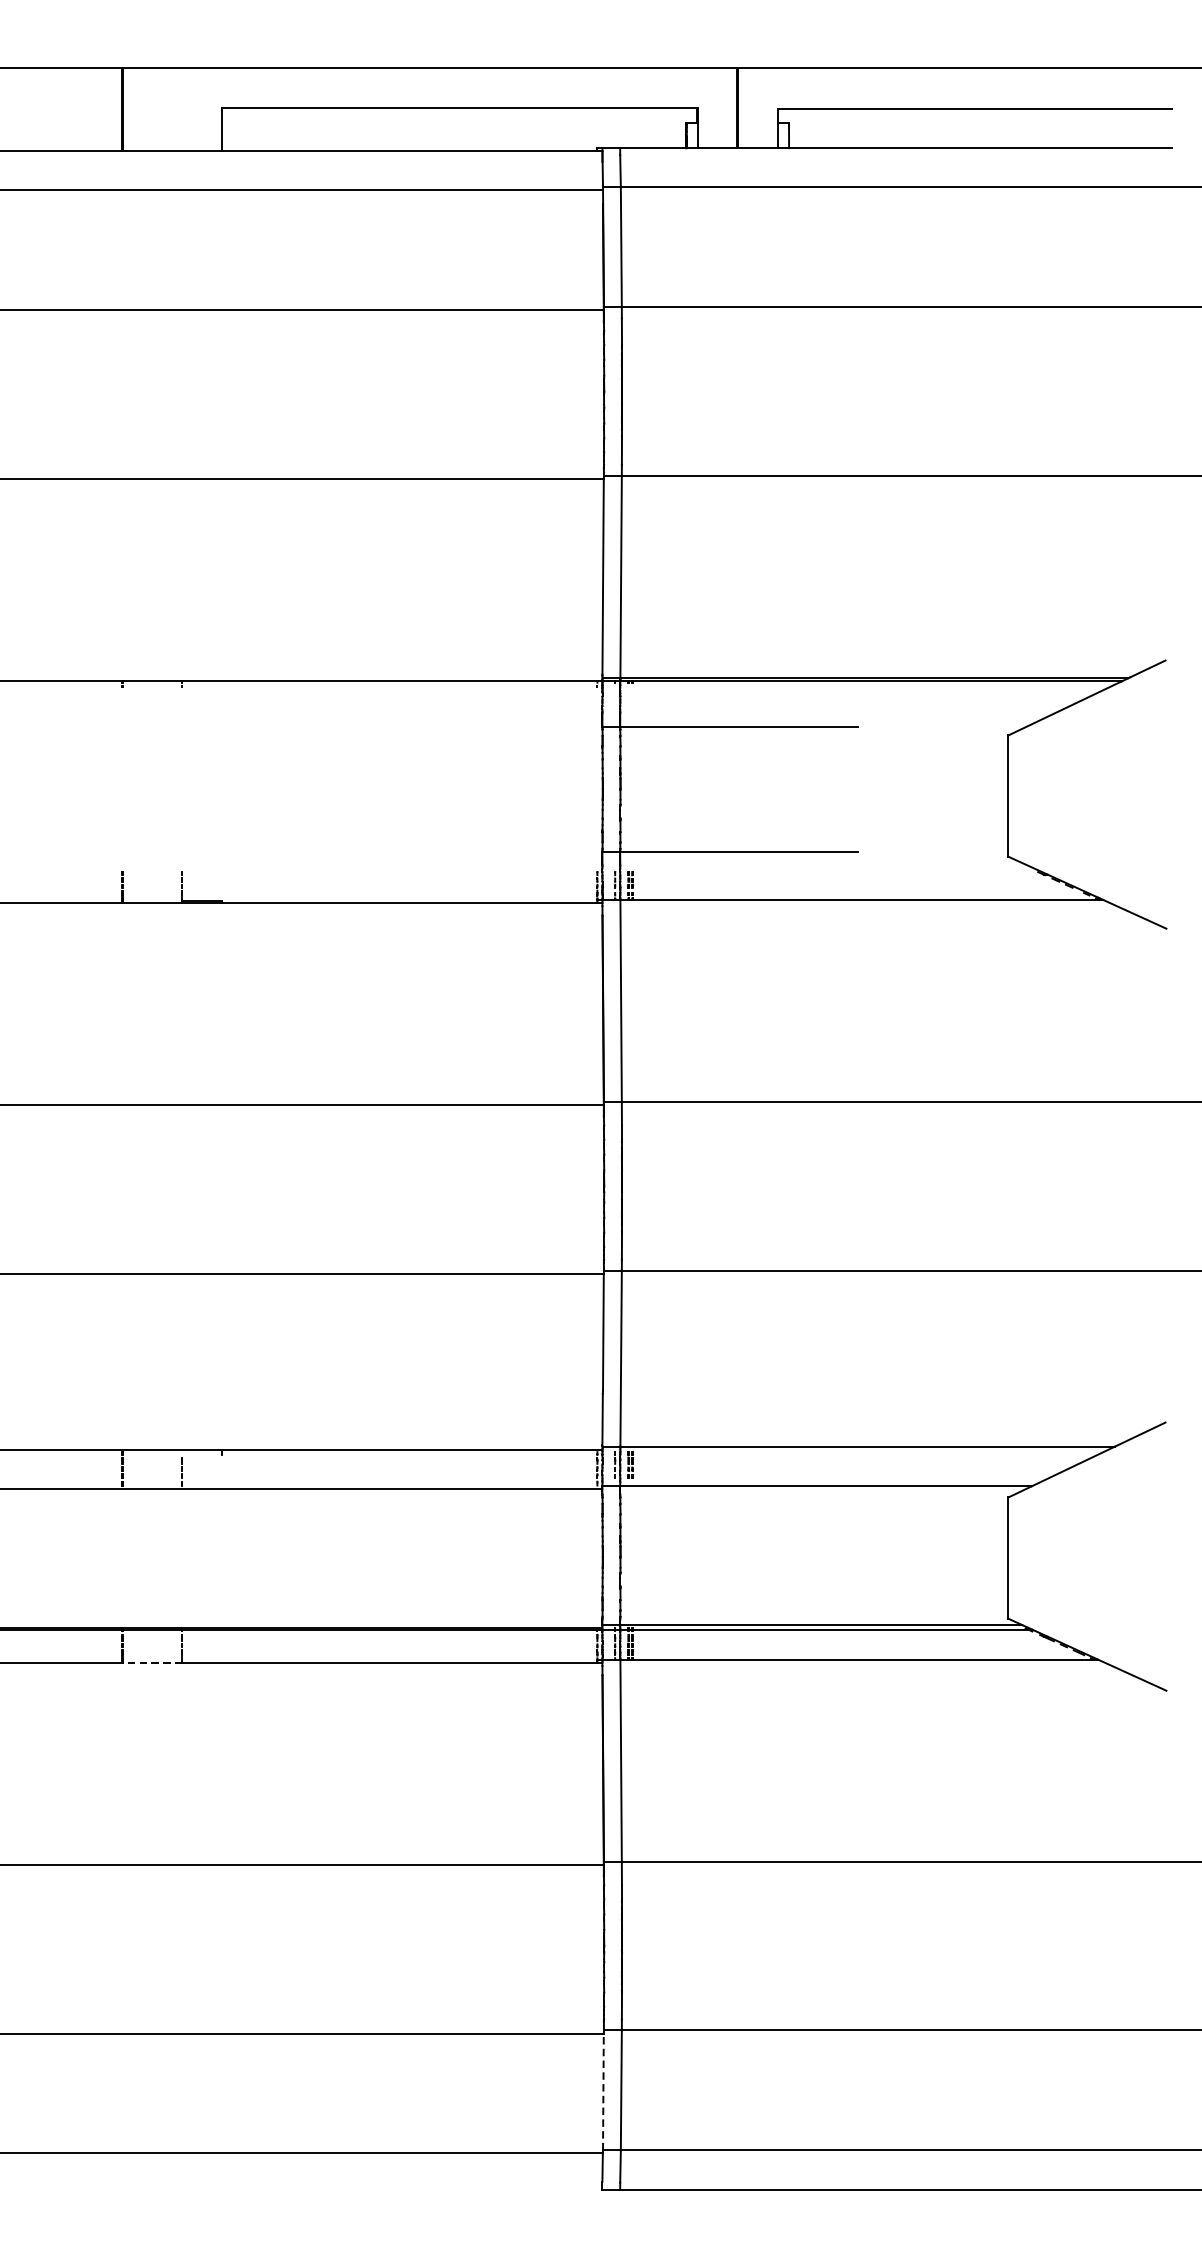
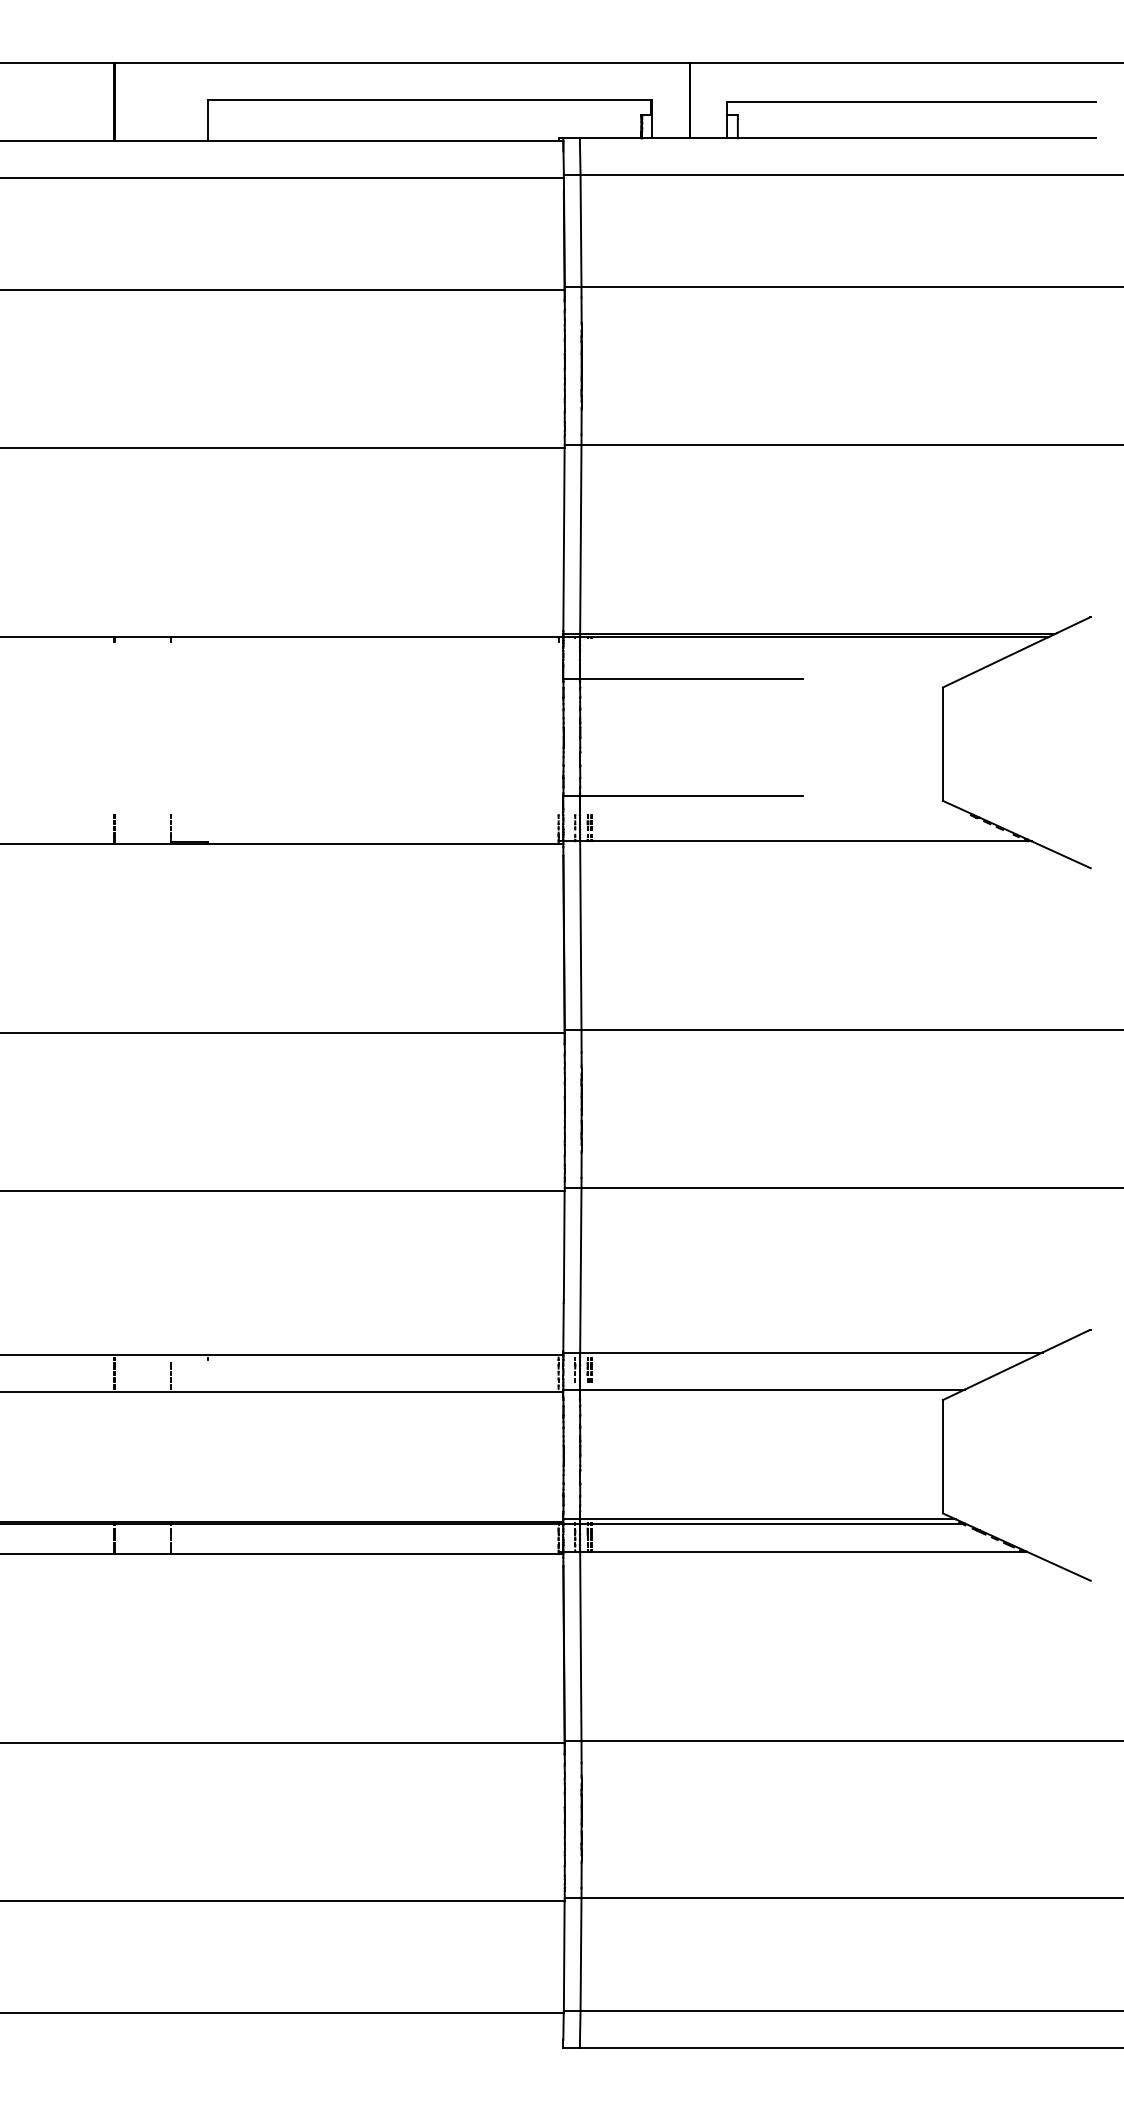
line: (152, 1662) -> (142, 1554), dashed -> solid
line: (603, 2091) -> (564, 1955), dashed -> solid

